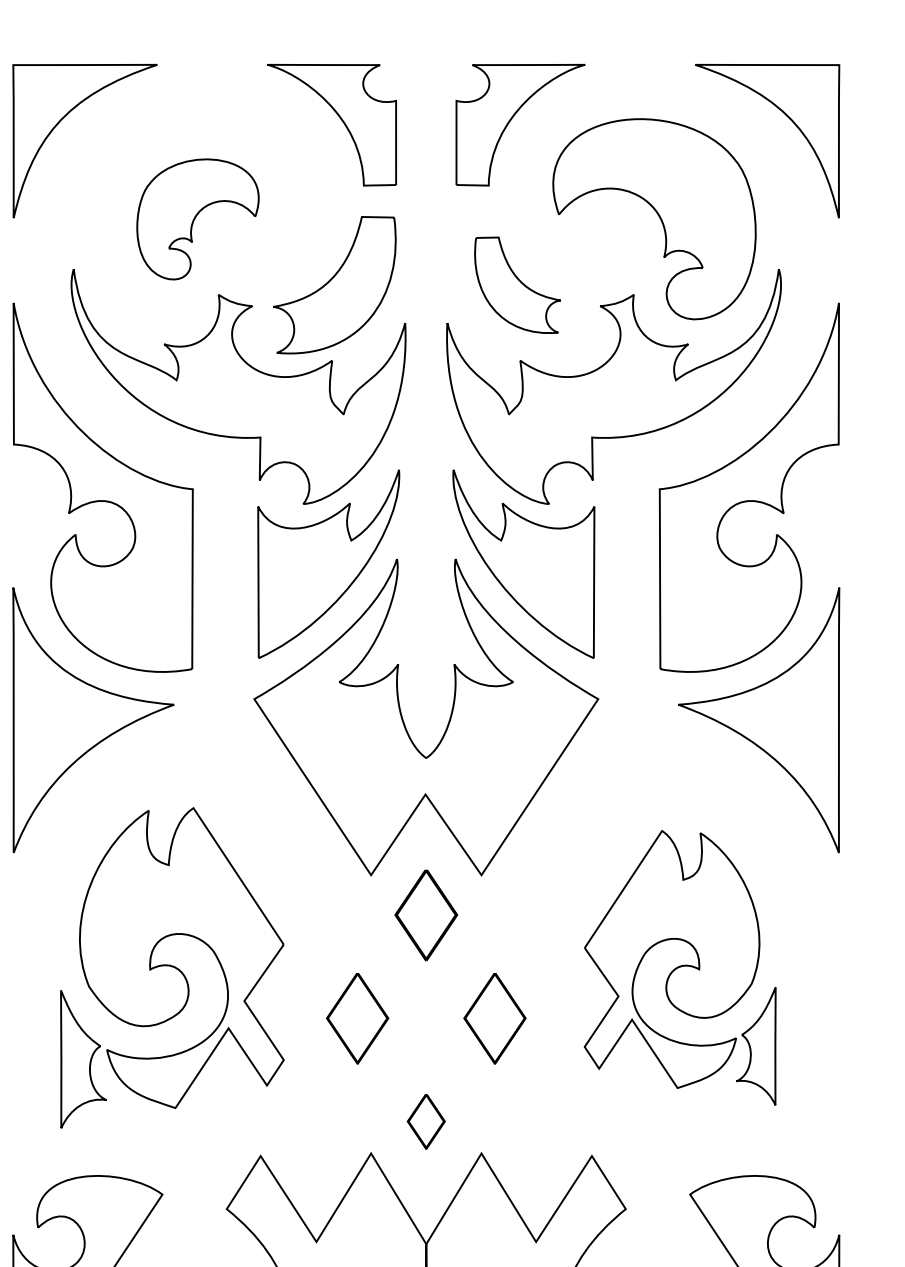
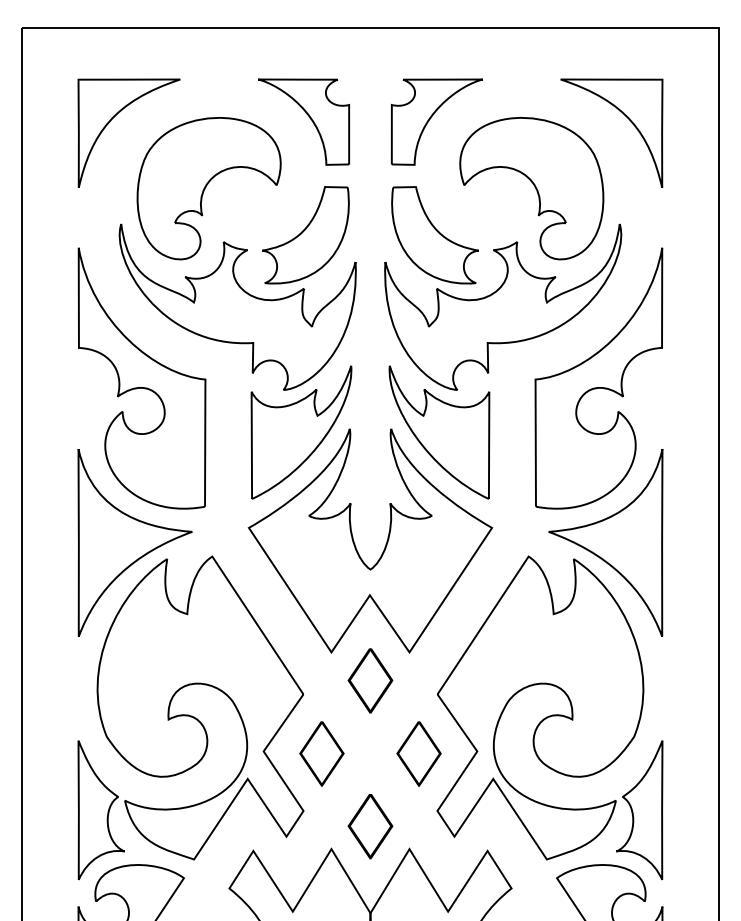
part: (197, 219) -> (208, 188), size x1.67
part: (516, 285) -> (434, 235), size x1.43
part: (171, 967) -> (190, 717), size x1.43
part: (679, 967) -> (549, 717), size x1.67
part: (426, 1121) -> (370, 826), size x1.67

